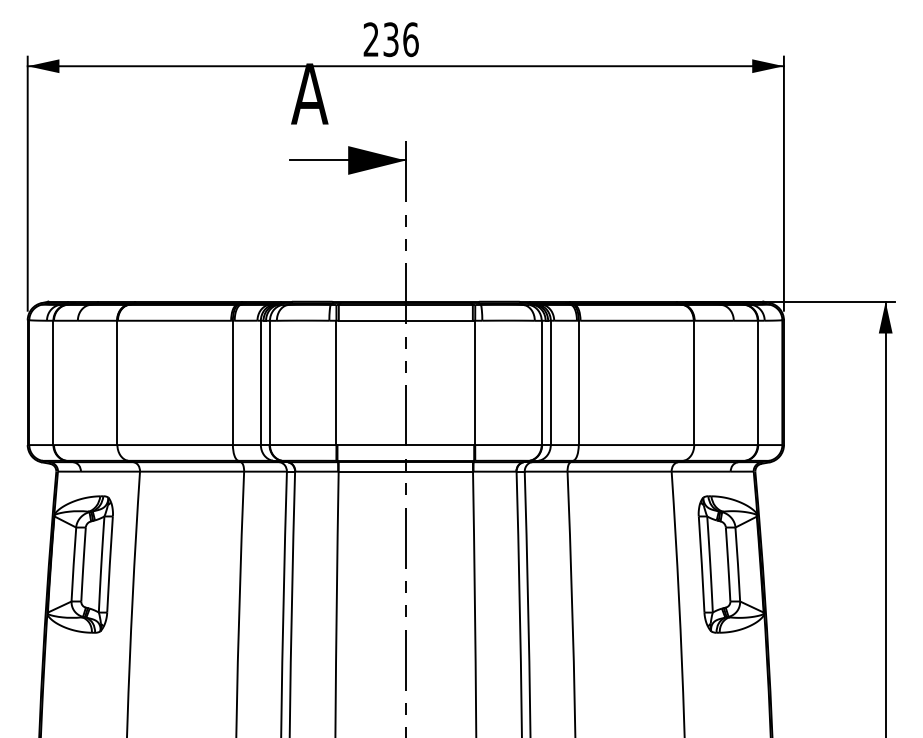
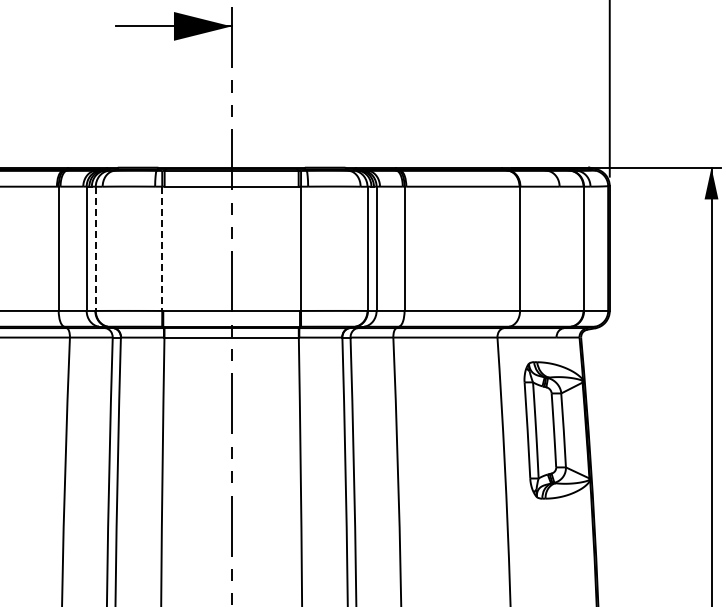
line: (269, 383) -> (95, 249), solid -> dashed
line: (336, 383) -> (162, 249), solid -> dashed

